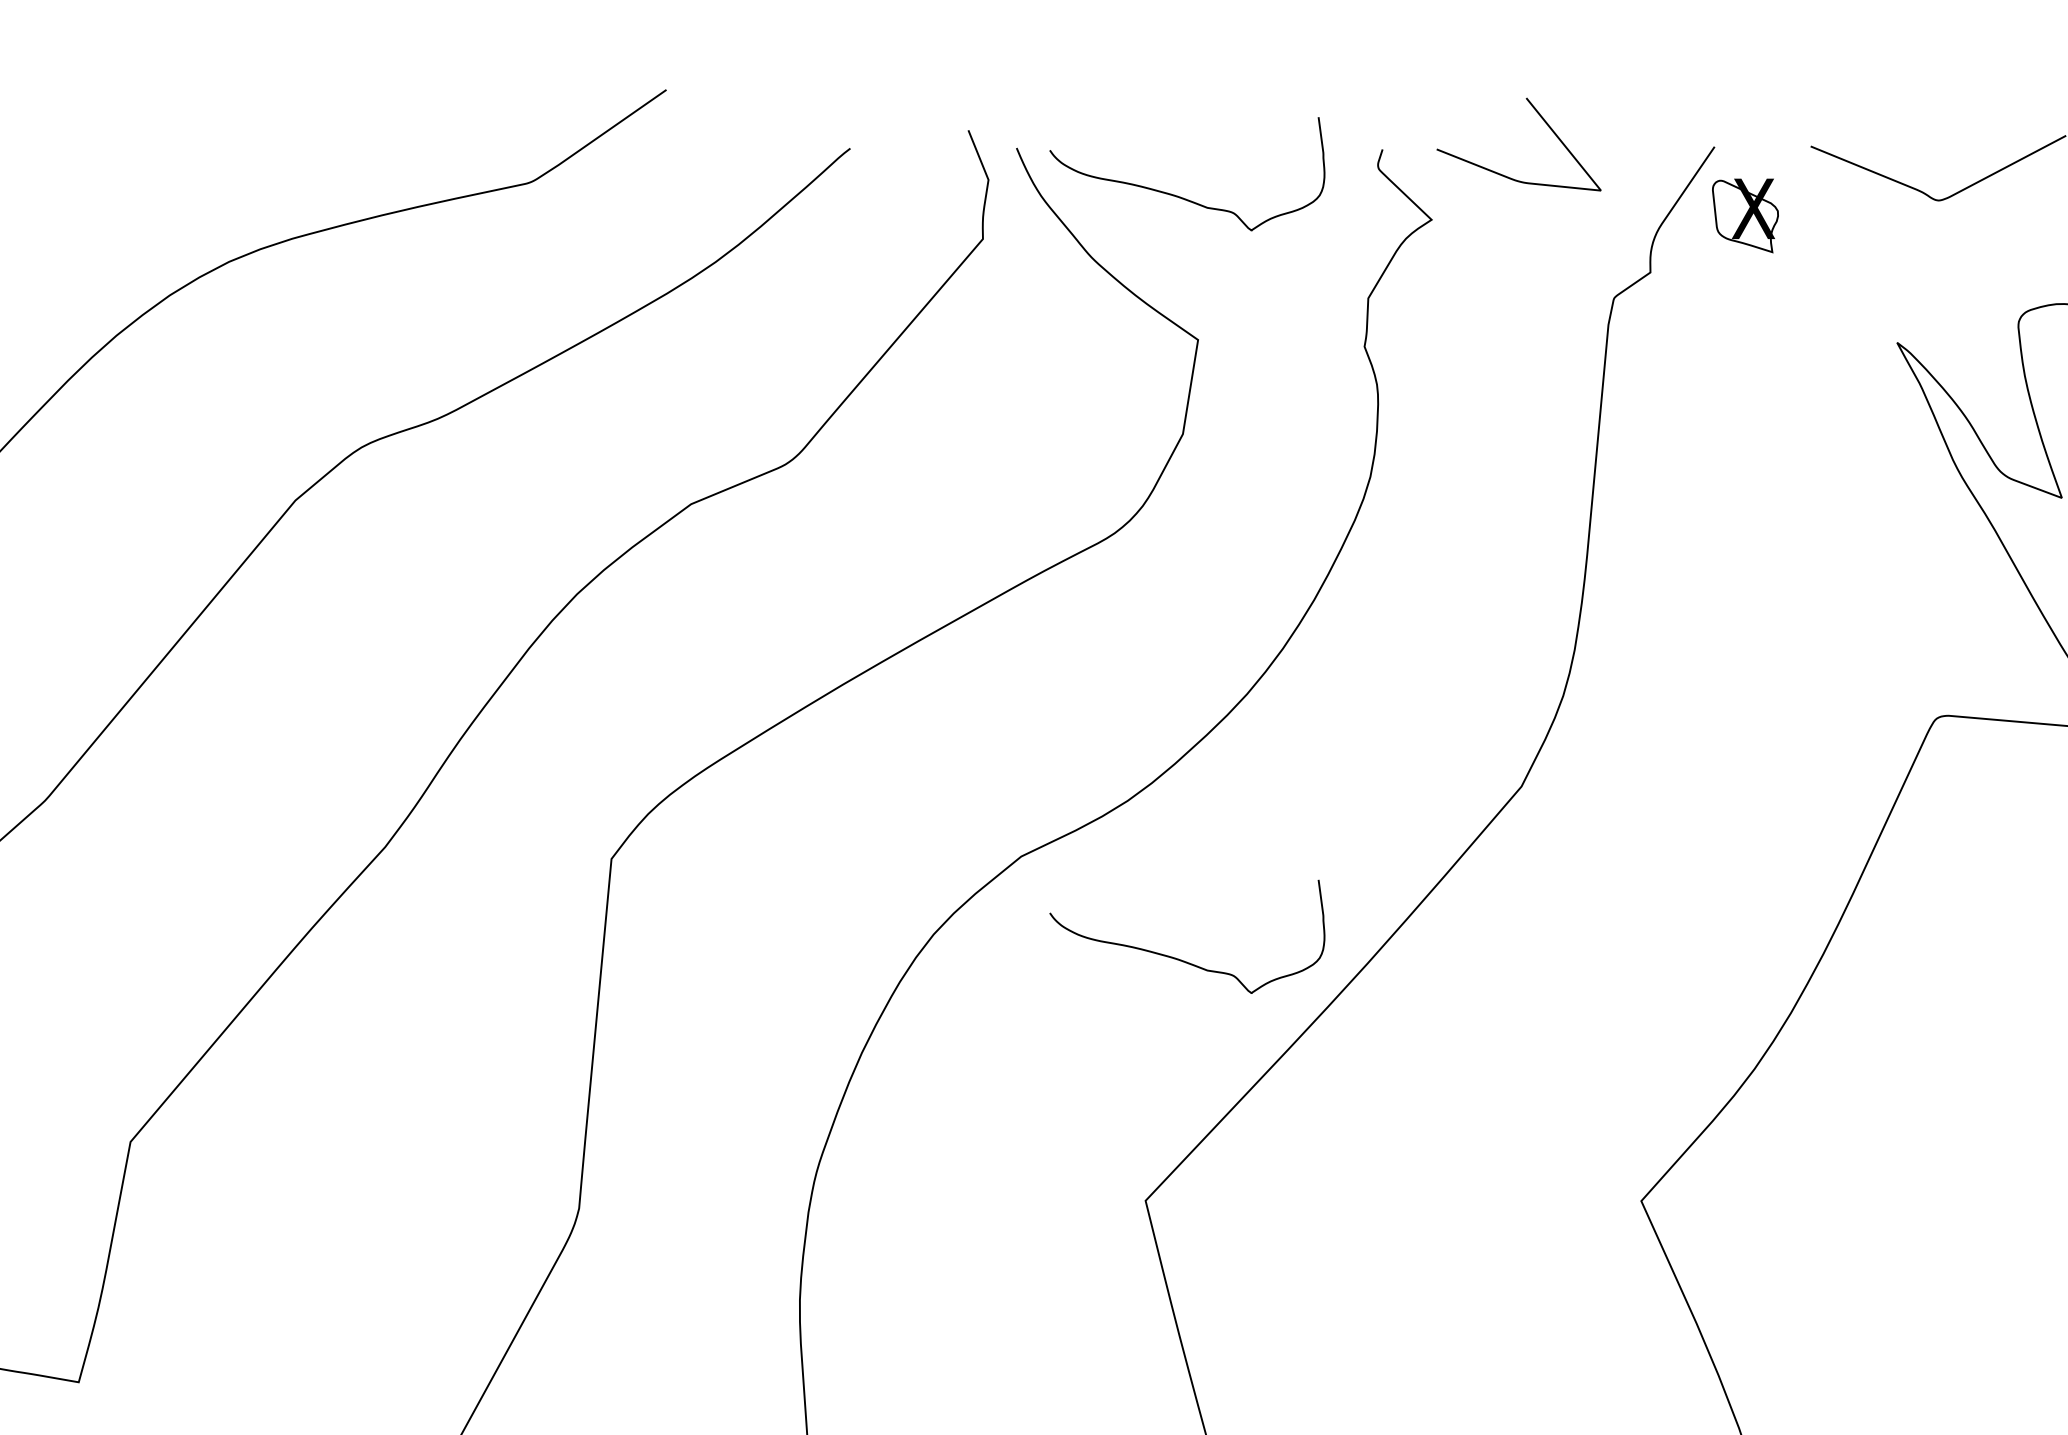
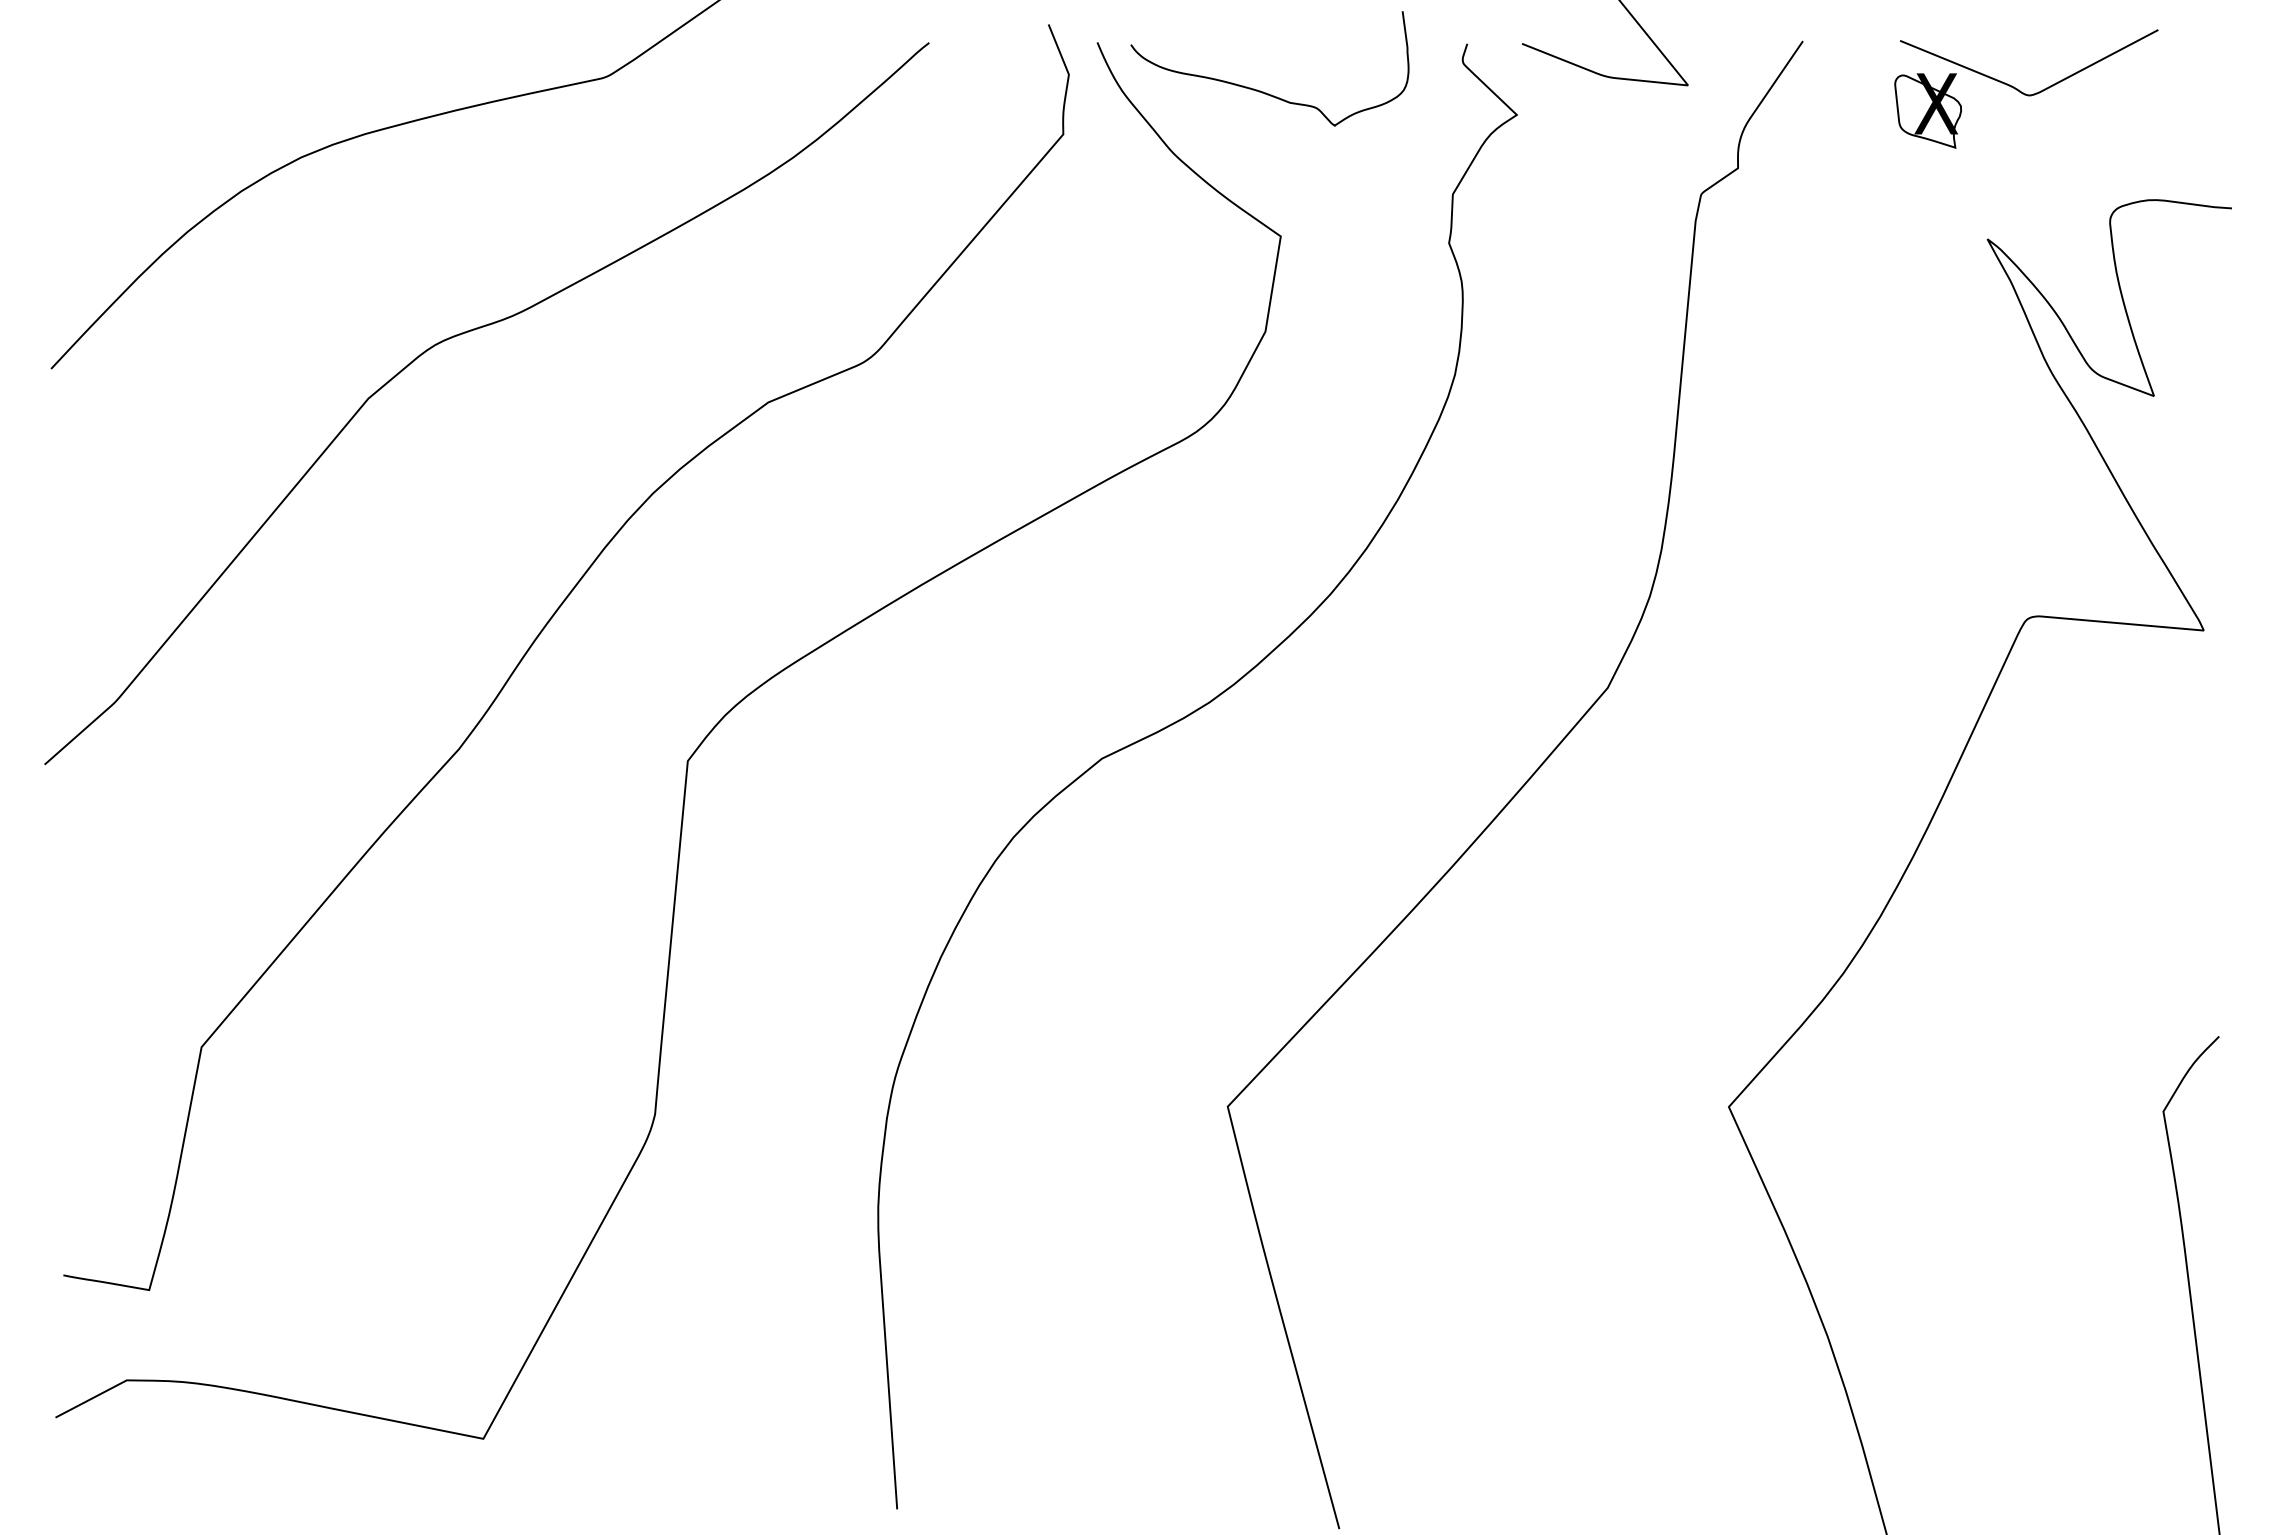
part: (1744, 215) -> (1927, 110), moved
curve: (1178, 958) -> (1260, 861), removed

